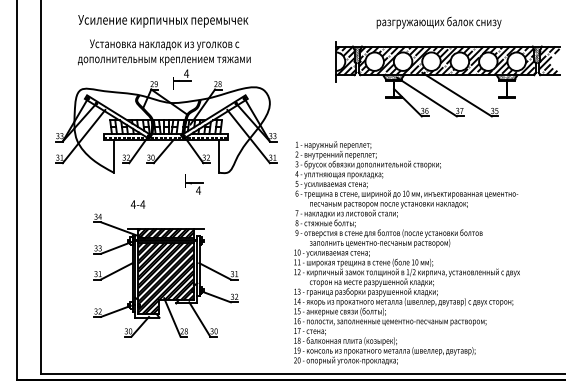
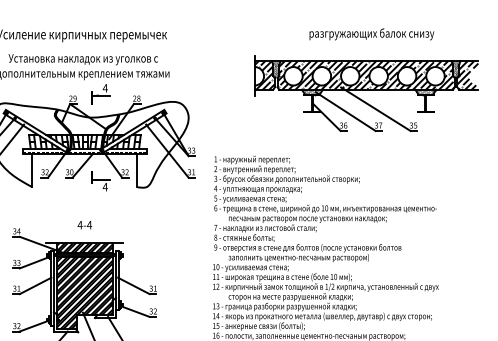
text: (438, 22) -> (371, 34), moved
part: (194, 184) -> (101, 181), moved
text: (138, 204) -> (85, 225), moved

